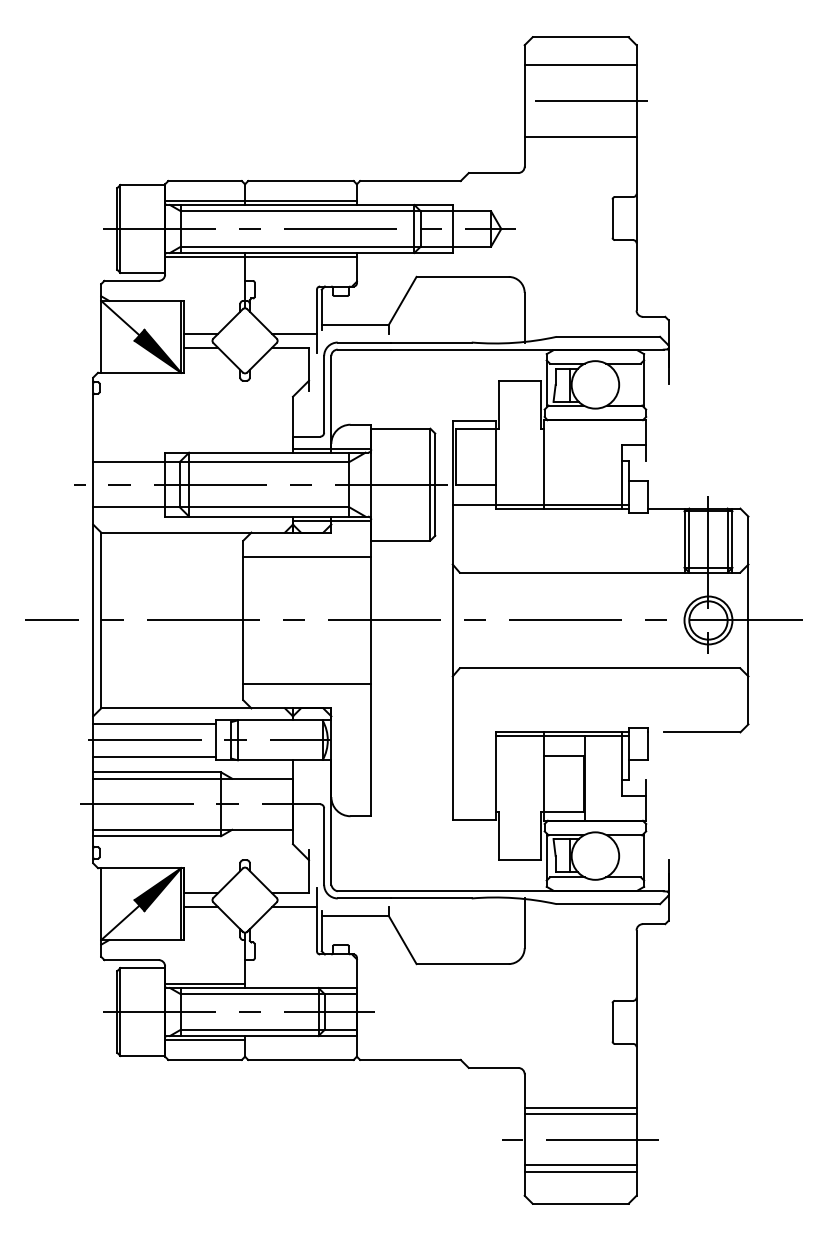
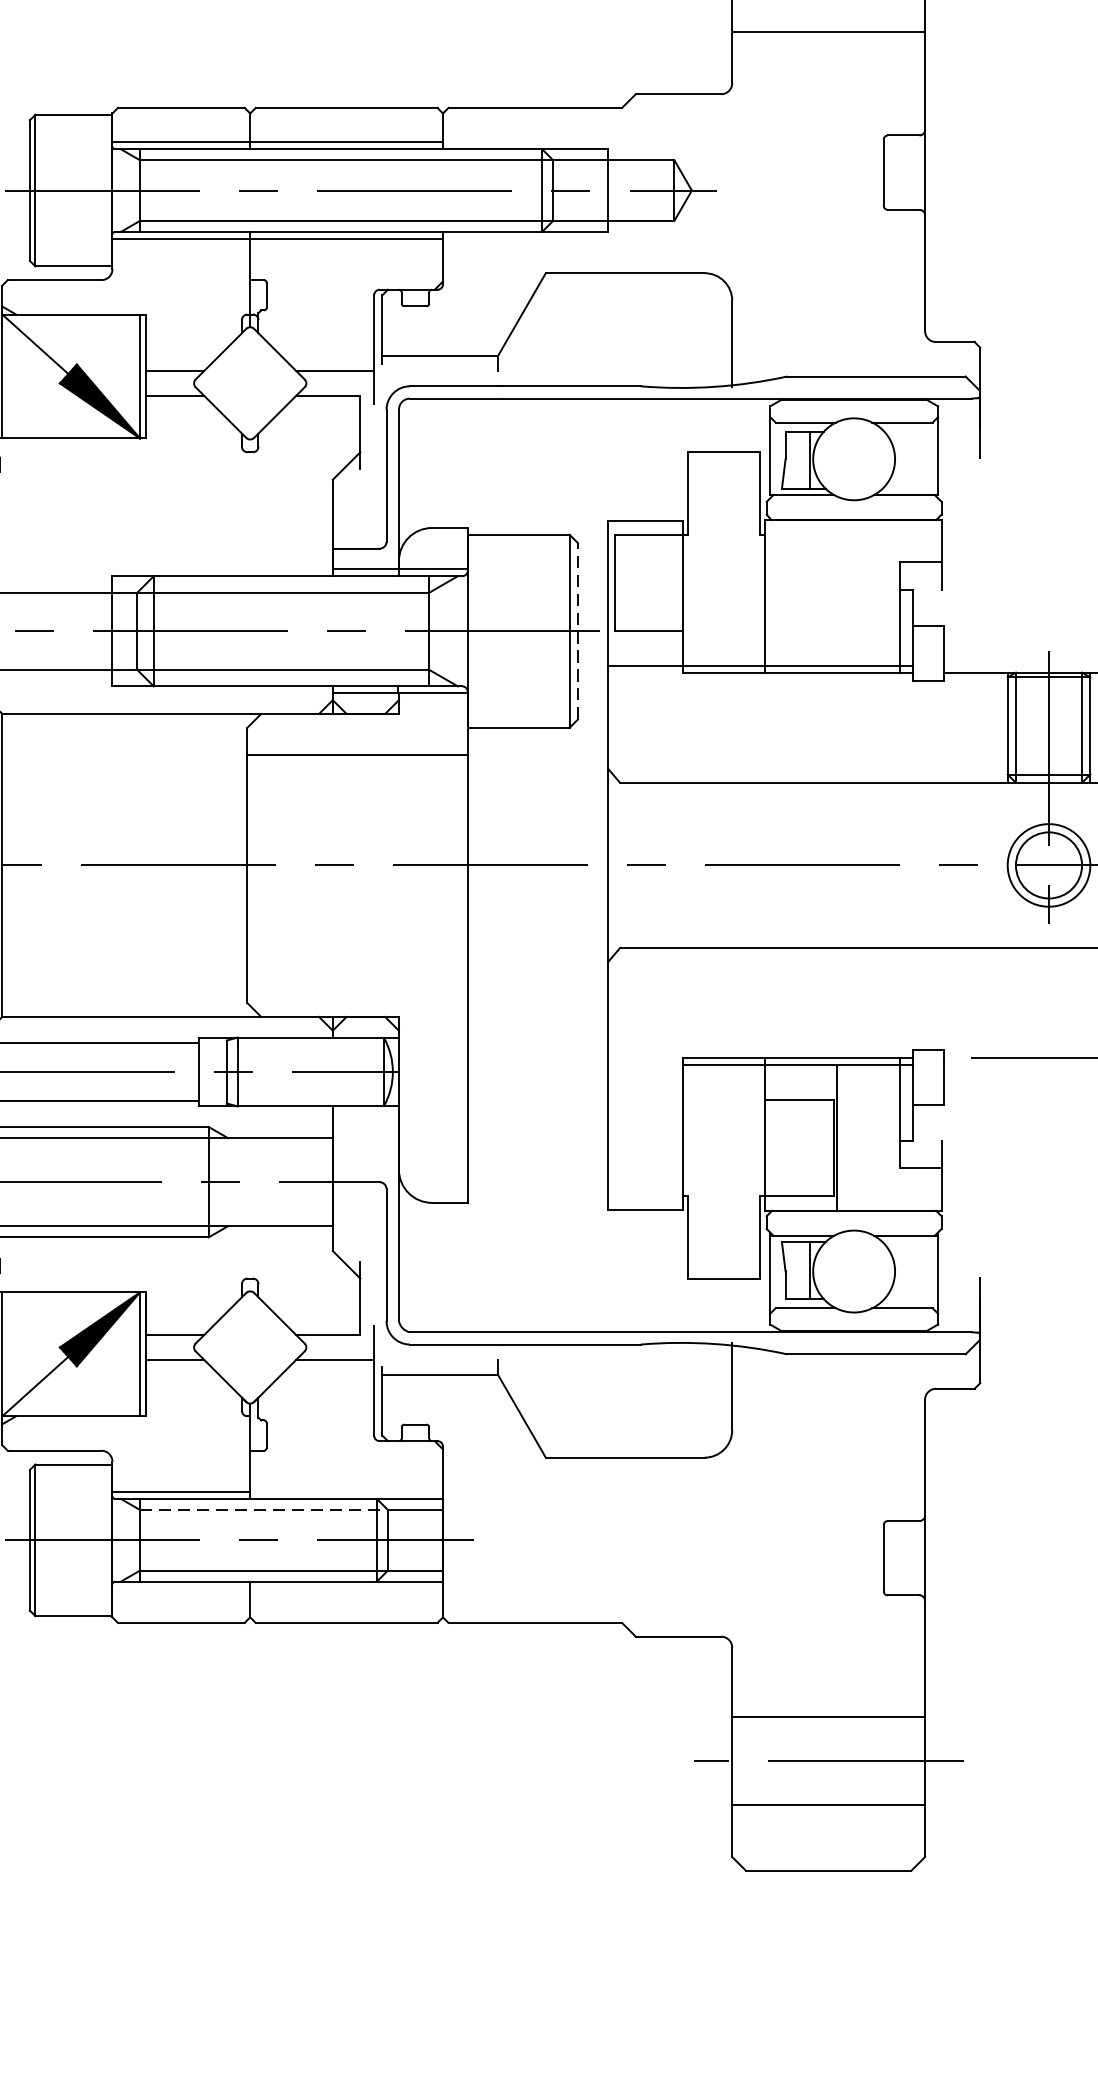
line: (435, 484) -> (578, 631), solid -> dashed
line: (307, 684) -> (357, 975), removed
line: (253, 994) -> (264, 1510), solid -> dashed
line: (205, 1039) -> (182, 1587), removed
line: (580, 1107) -> (828, 1704), removed
line: (580, 1171) -> (828, 1815), removed

